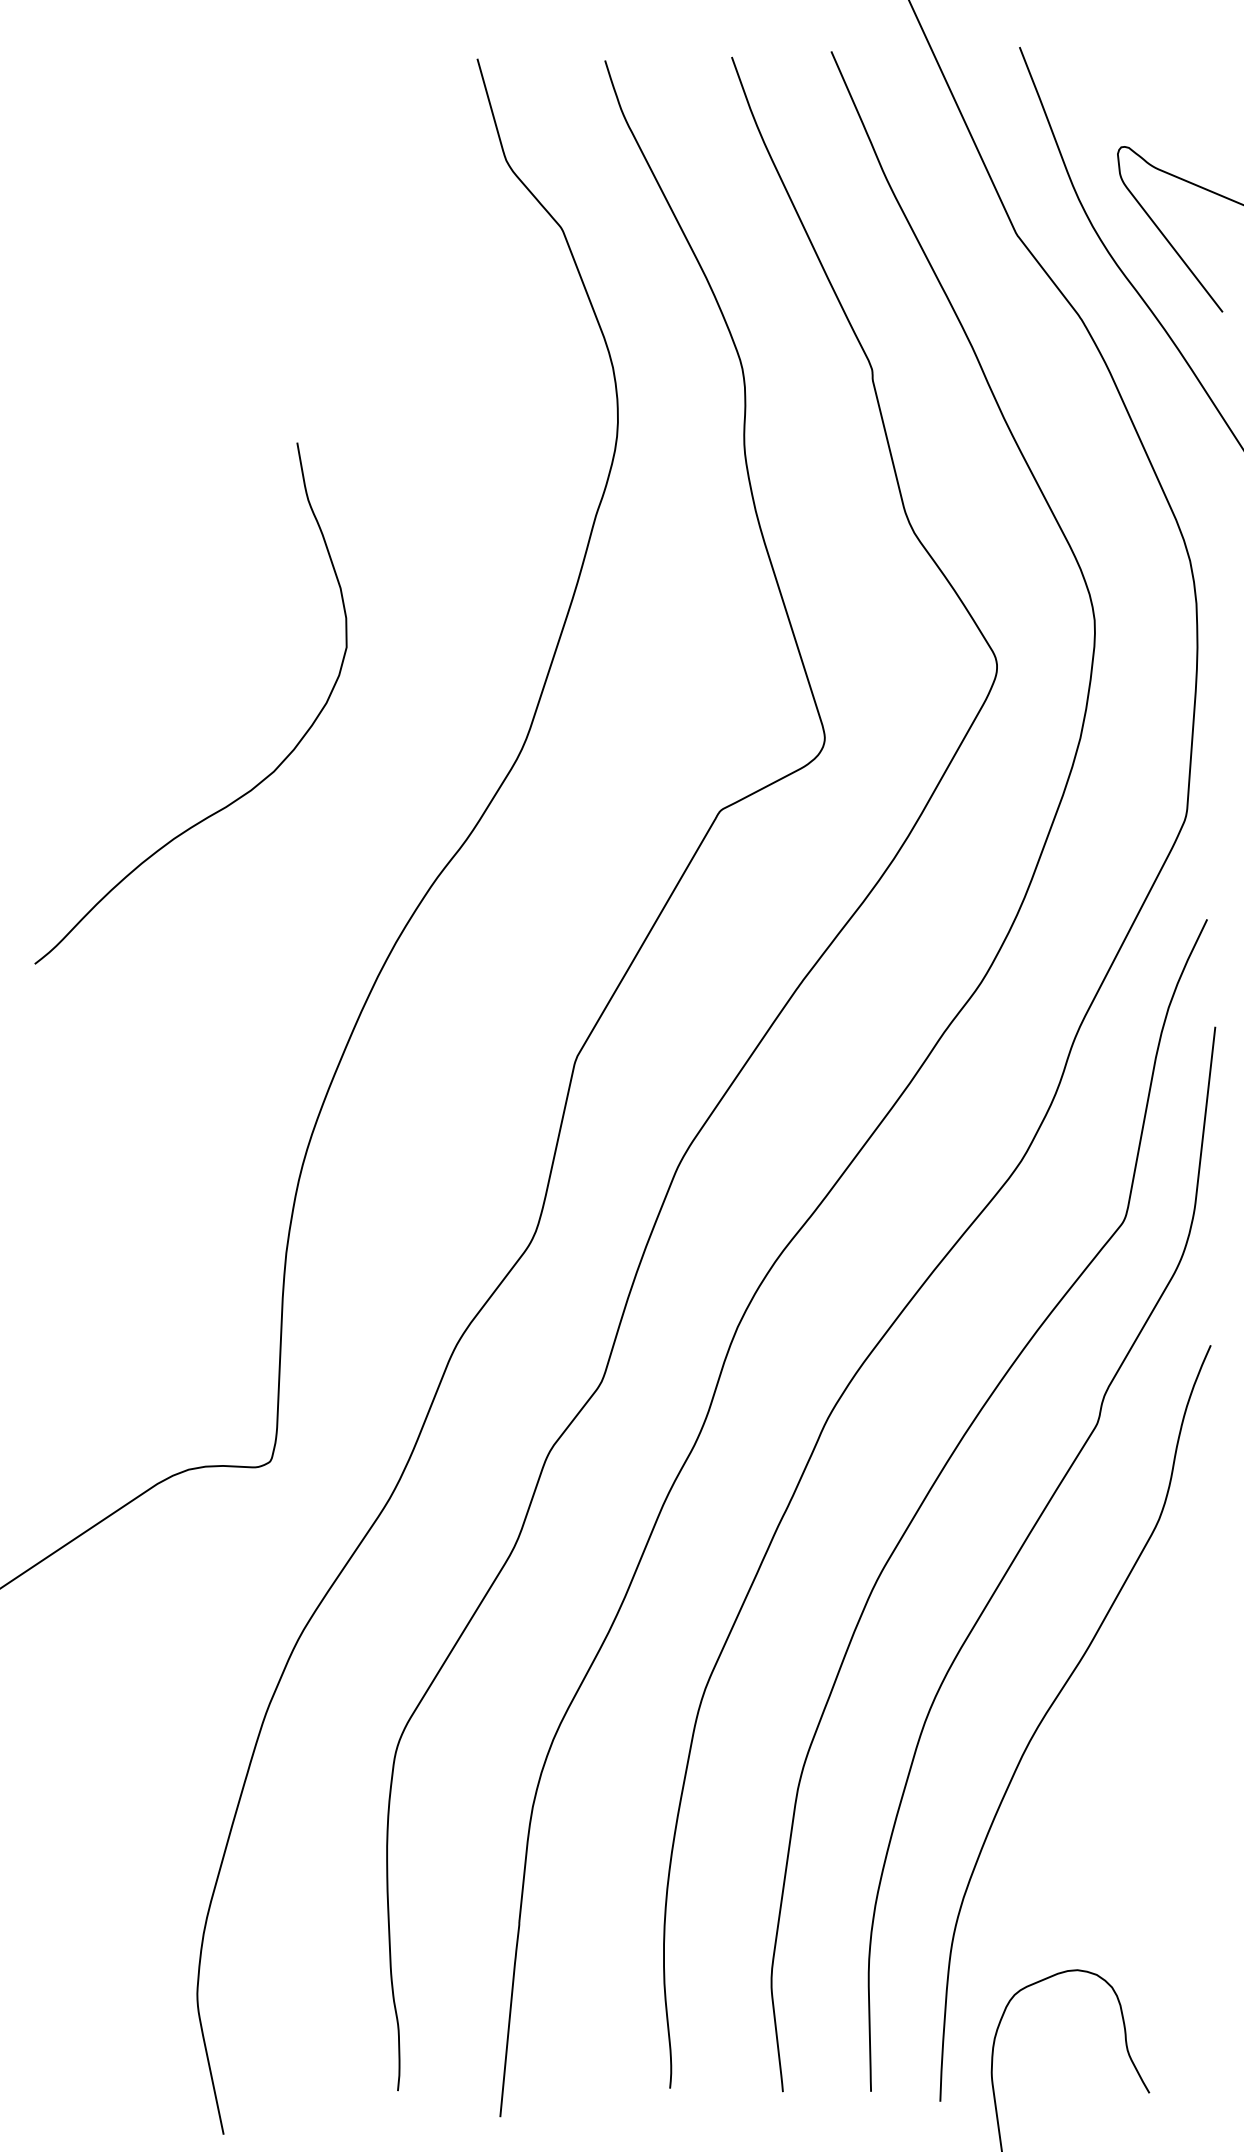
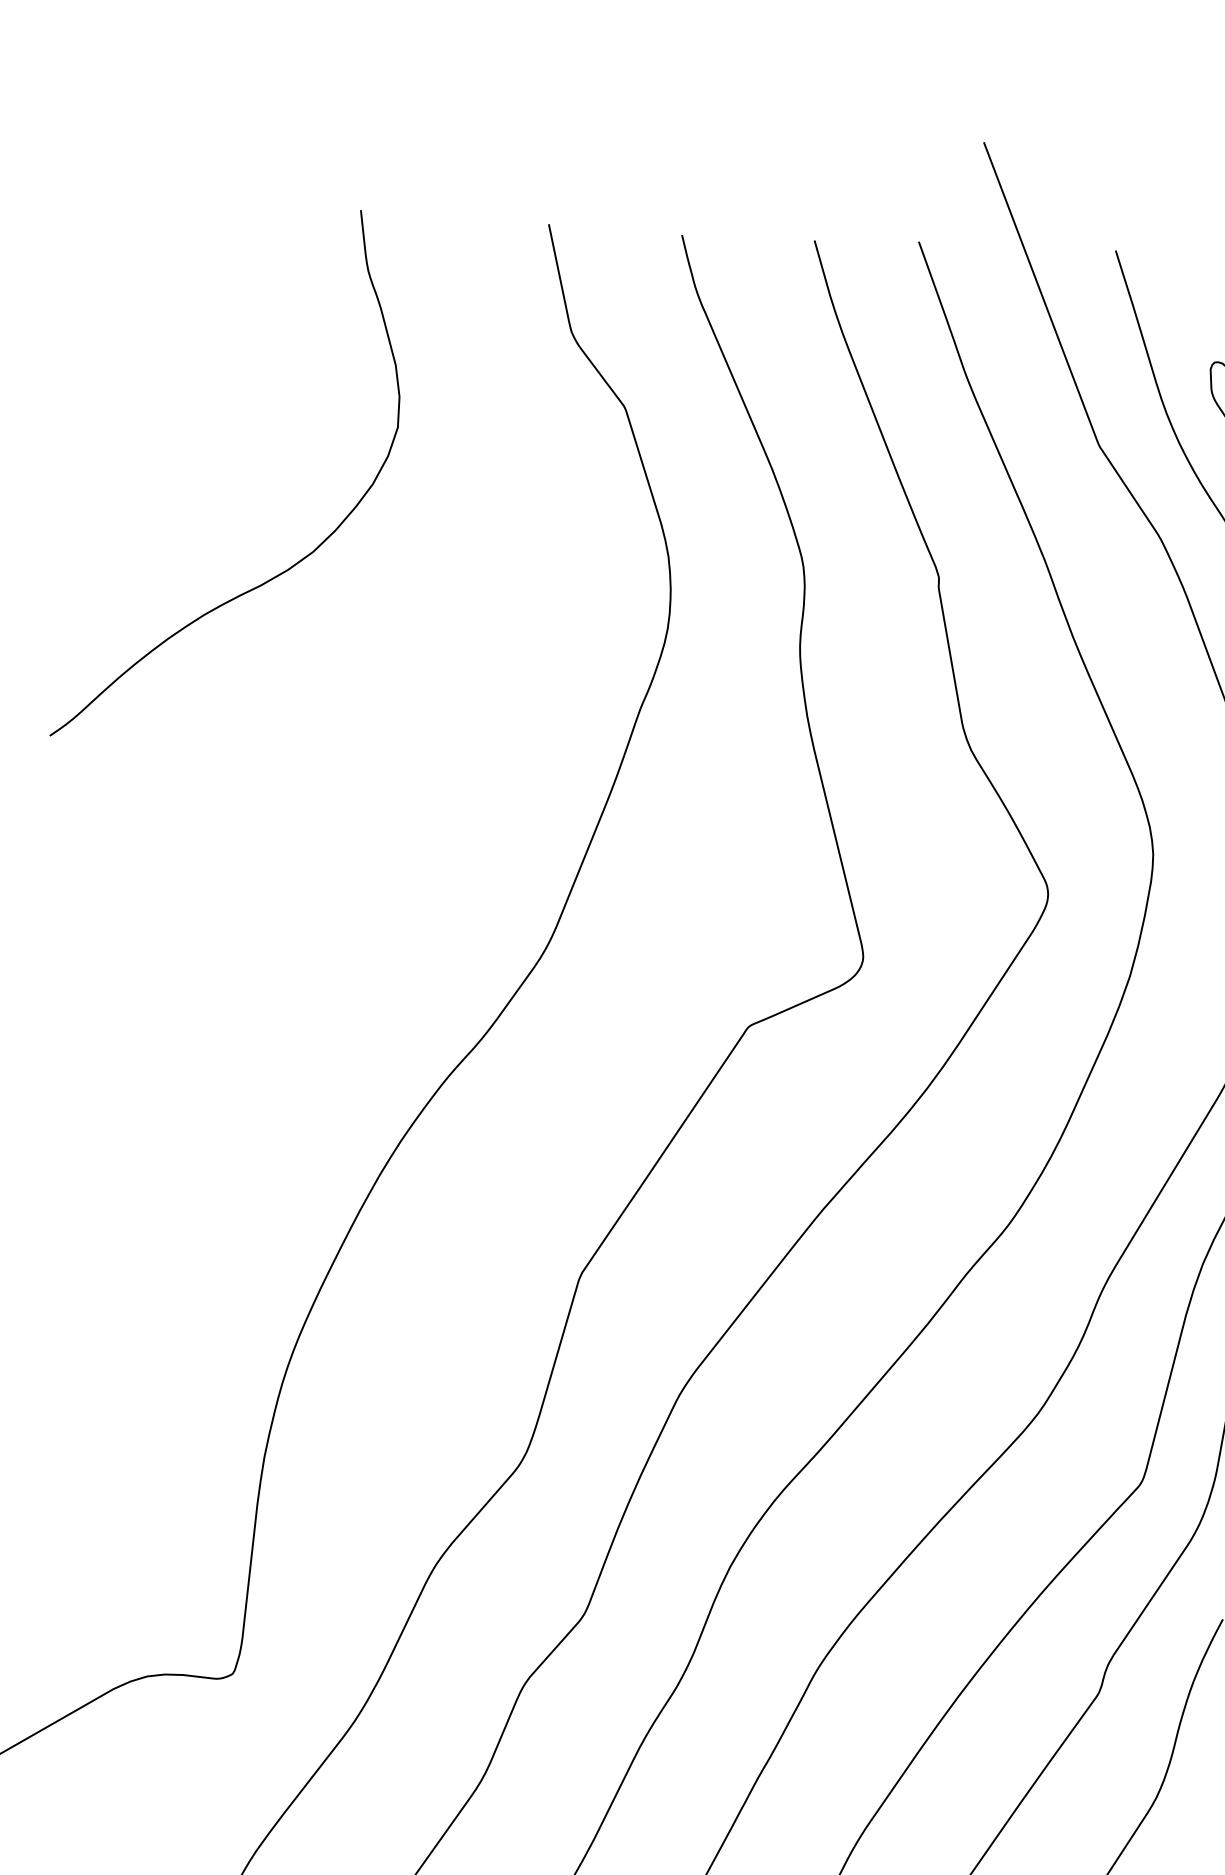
curve: (257, 783) -> (295, 563), moved

